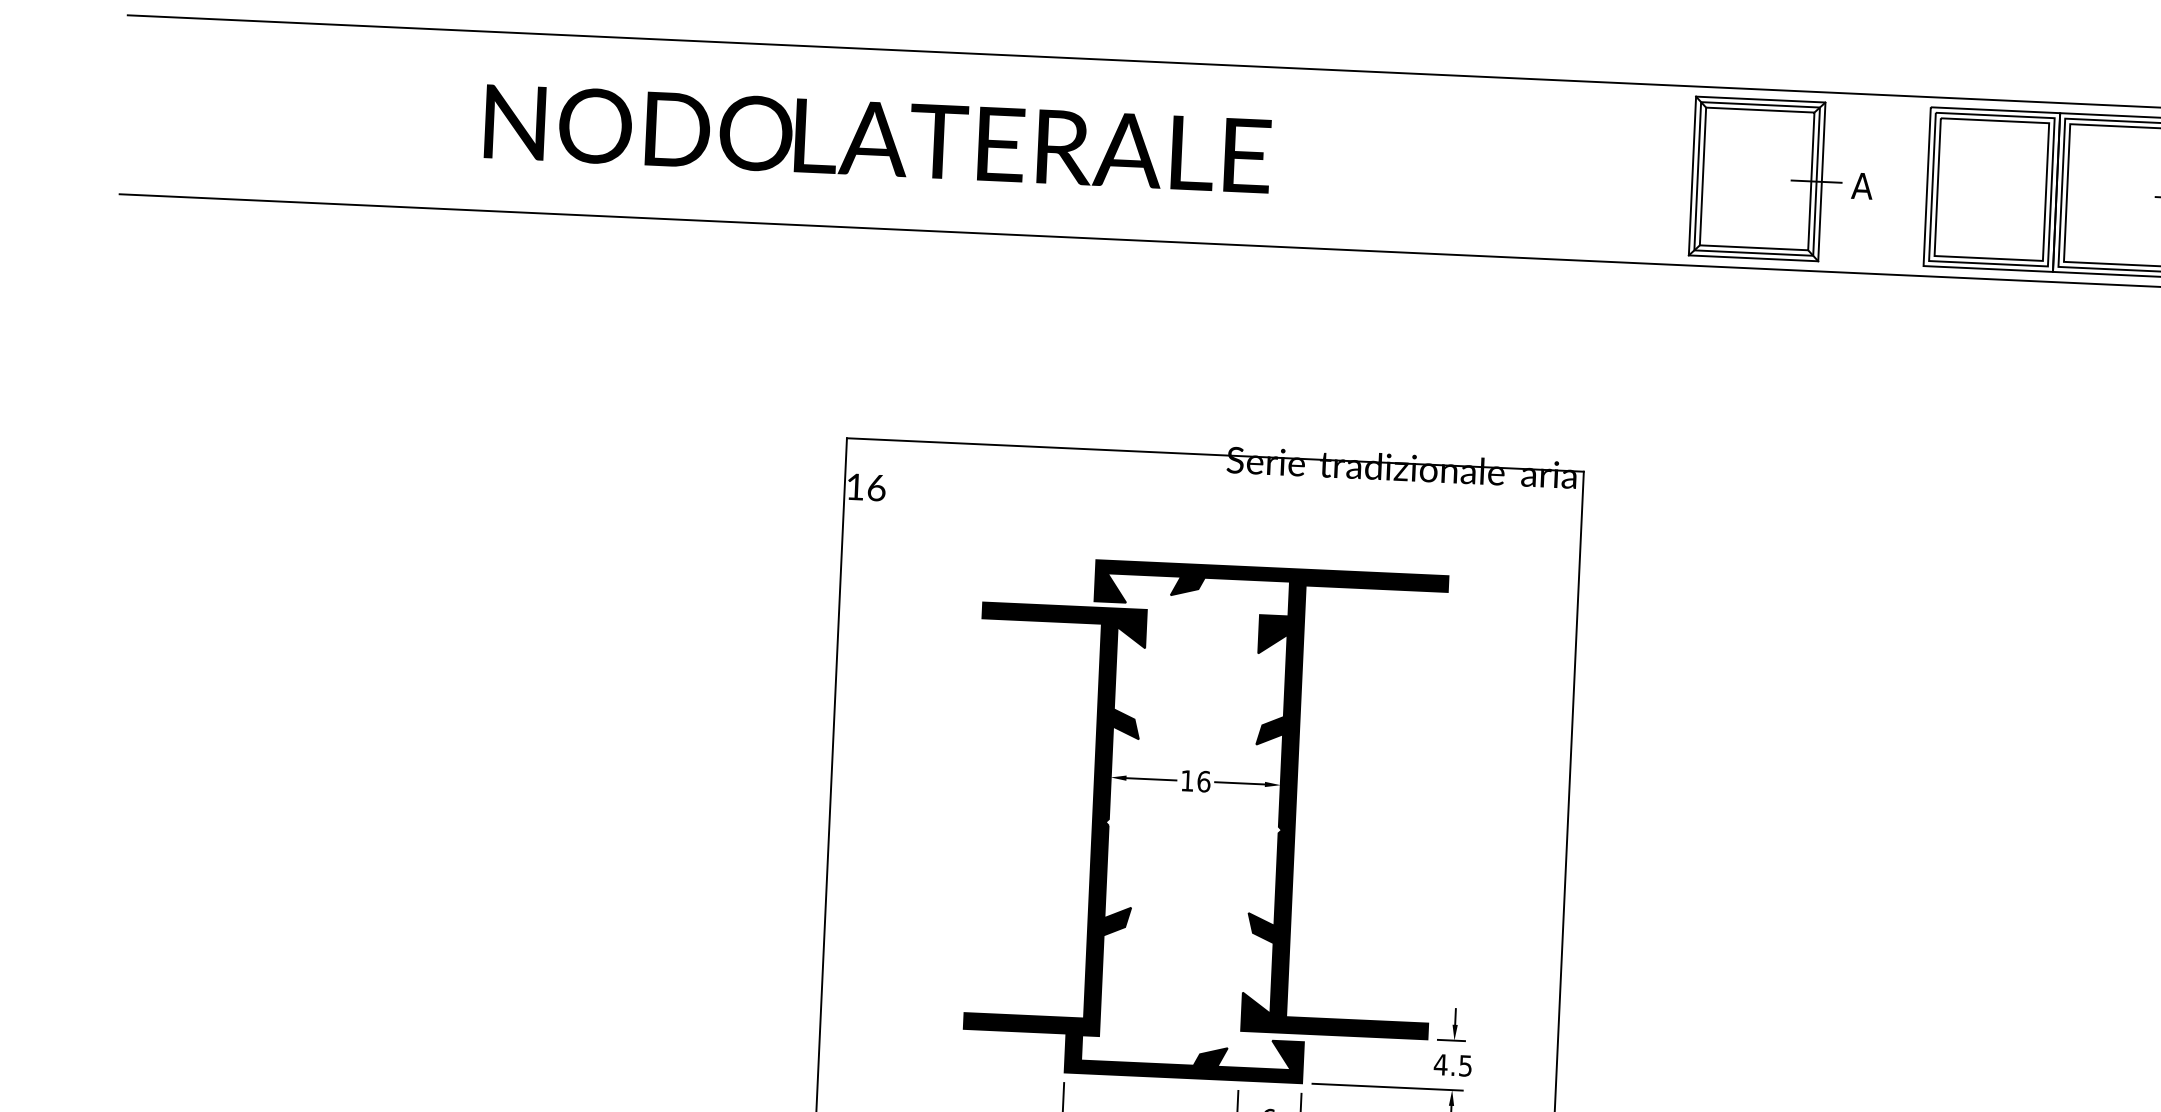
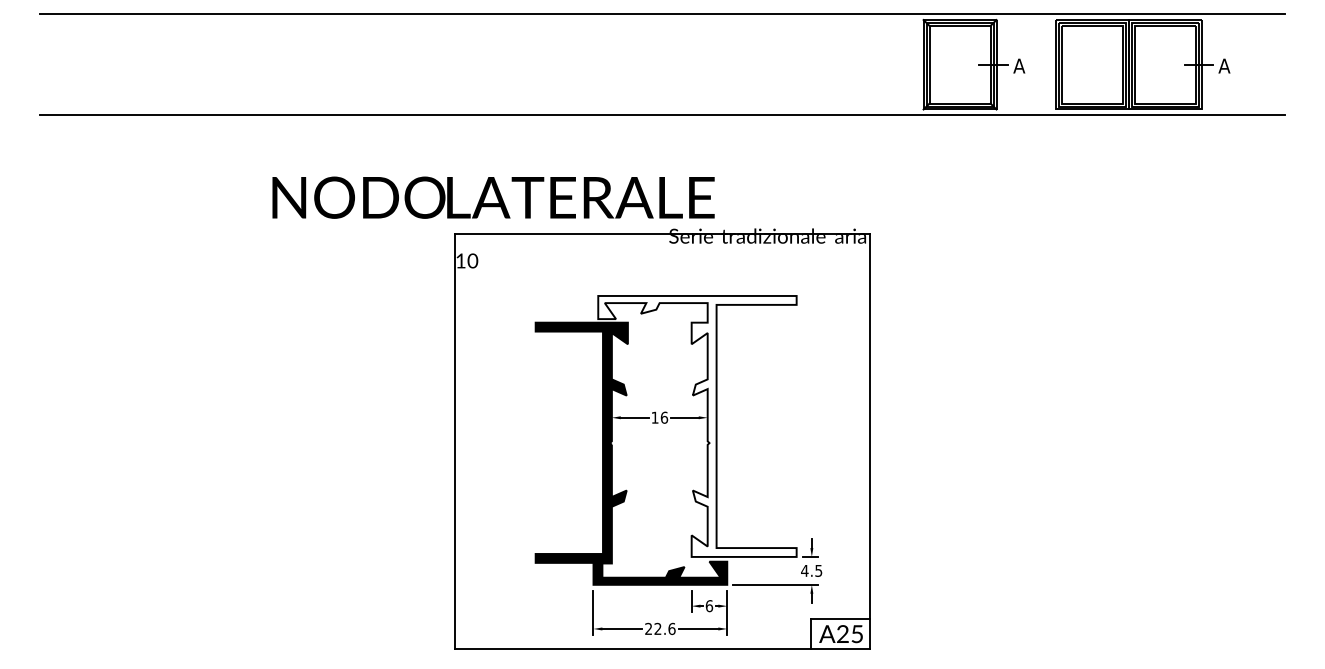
text: (877, 138) -> (493, 197), moved
text: (876, 487) -> (472, 260), 16 -> 10
fill: (1262, 798) -> (697, 425), removed

